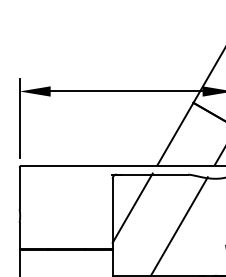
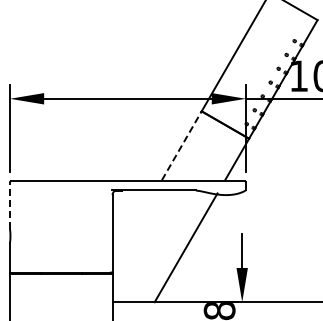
line: (175, 133) -> (181, 145), solid -> dashed
line: (19, 188) -> (9, 205), solid -> dashed
line: (132, 208) -> (134, 227), removed

